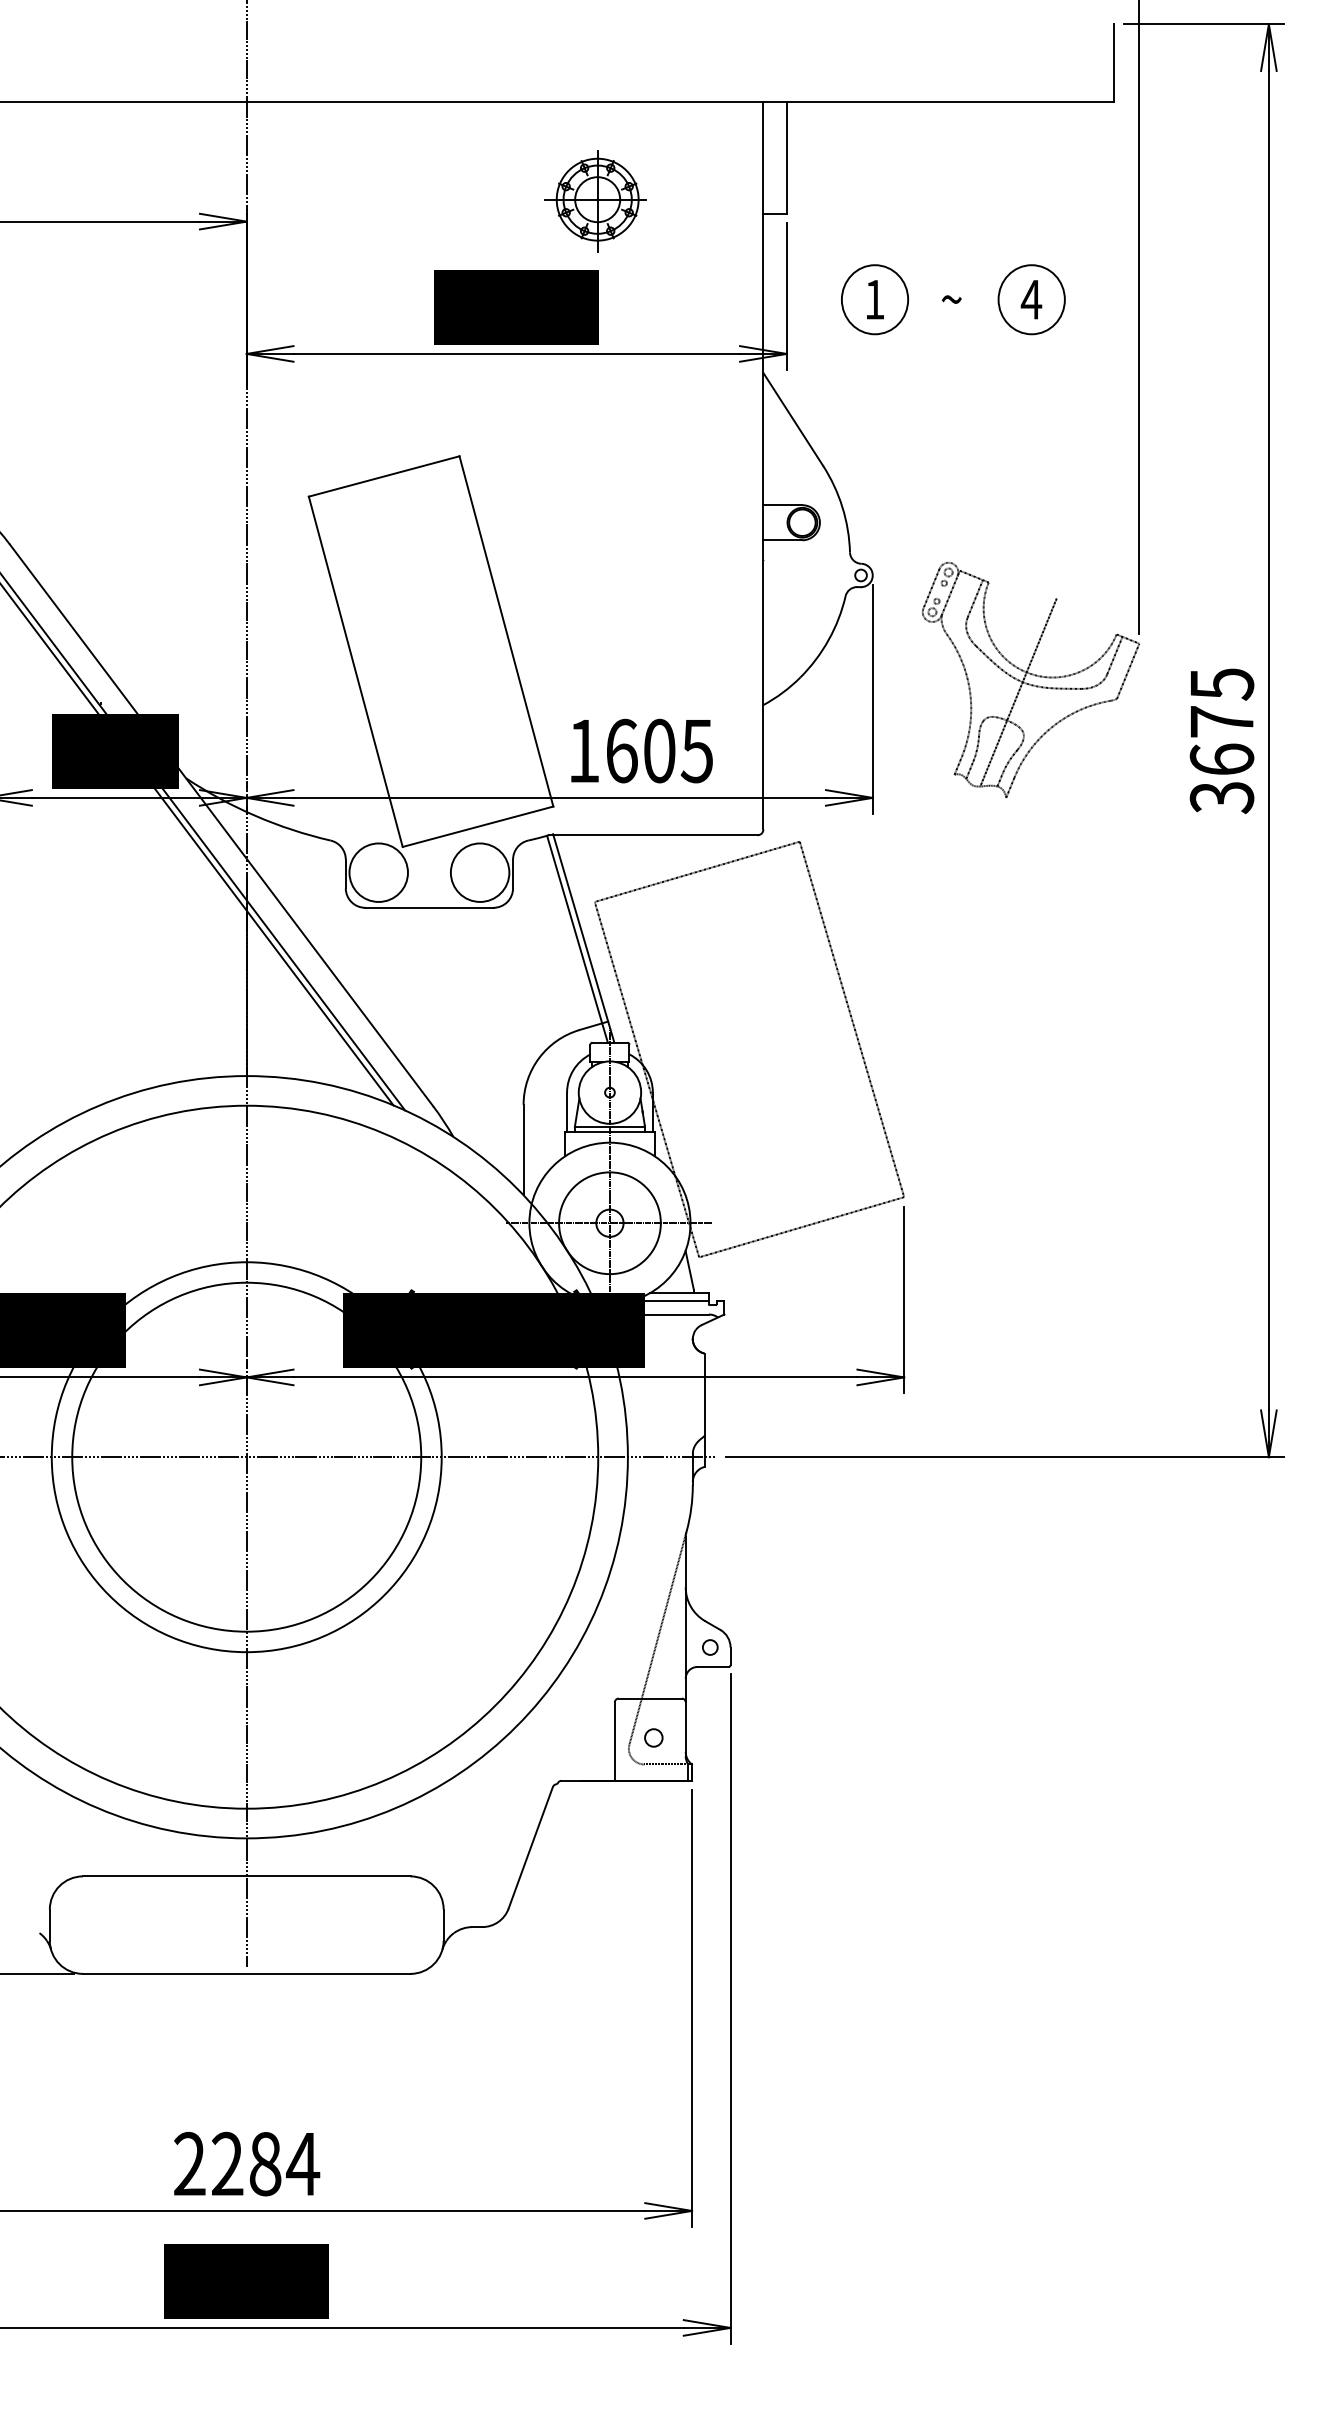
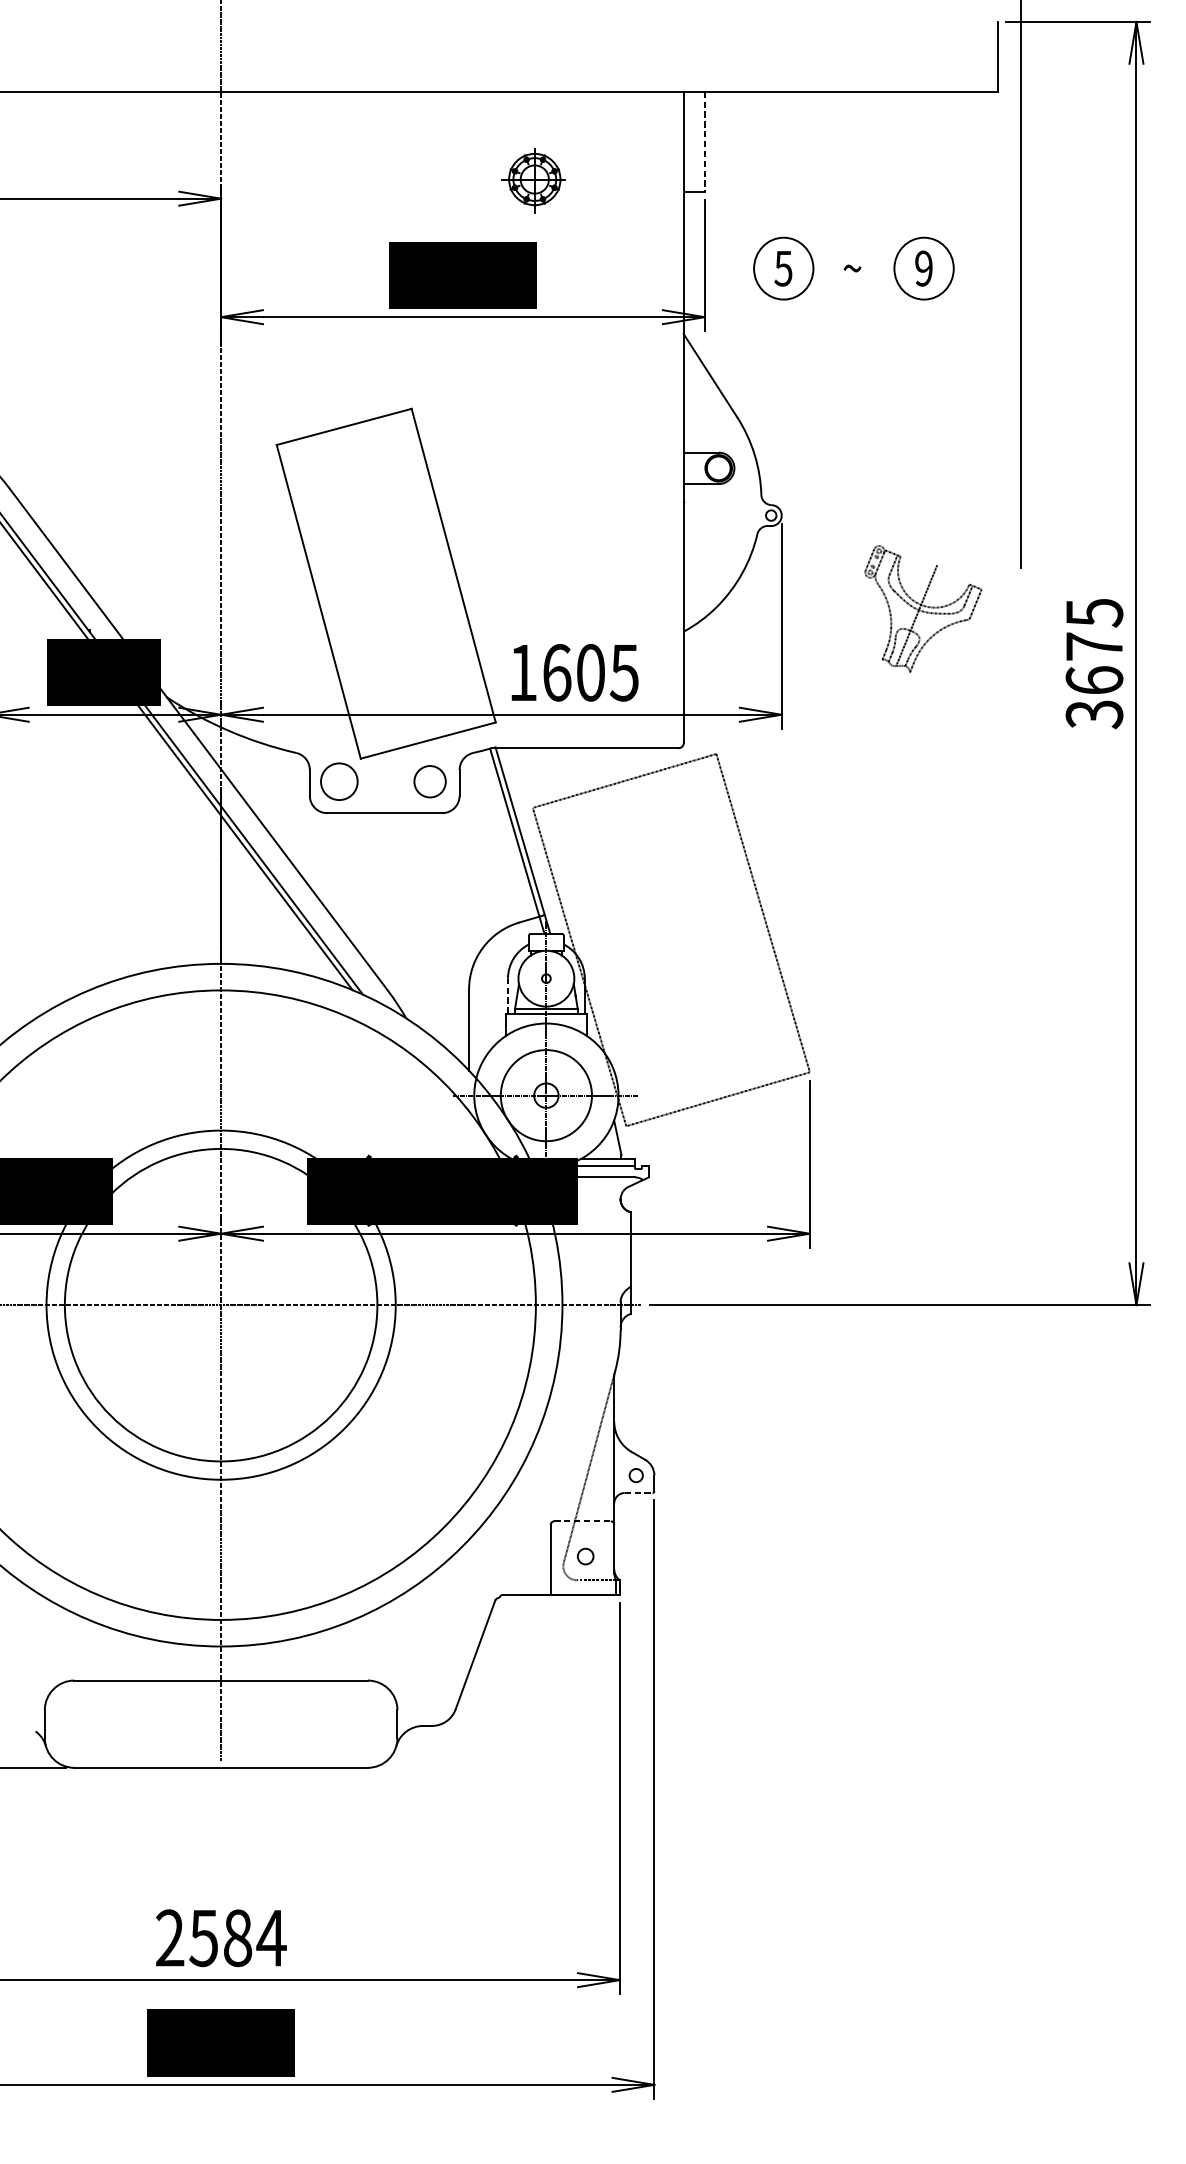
line: (786, 158) -> (704, 142), solid -> dashed
part: (595, 201) -> (533, 180), size x0.7
text: (874, 299) -> (783, 268), 1 -> 5
text: (1031, 299) -> (923, 268), 4 -> 9
part: (1030, 679) -> (922, 608), size x0.6
circle: (378, 872) -> (339, 781), size x0.7
circle: (479, 872) -> (429, 781), size x0.6
line: (567, 1111) -> (508, 995), solid -> dashed
line: (713, 1667) -> (639, 1493), solid -> dashed
line: (650, 1698) -> (582, 1521), solid -> dashed
text: (227, 2163) -> (203, 1937), 2284 -> 2584

